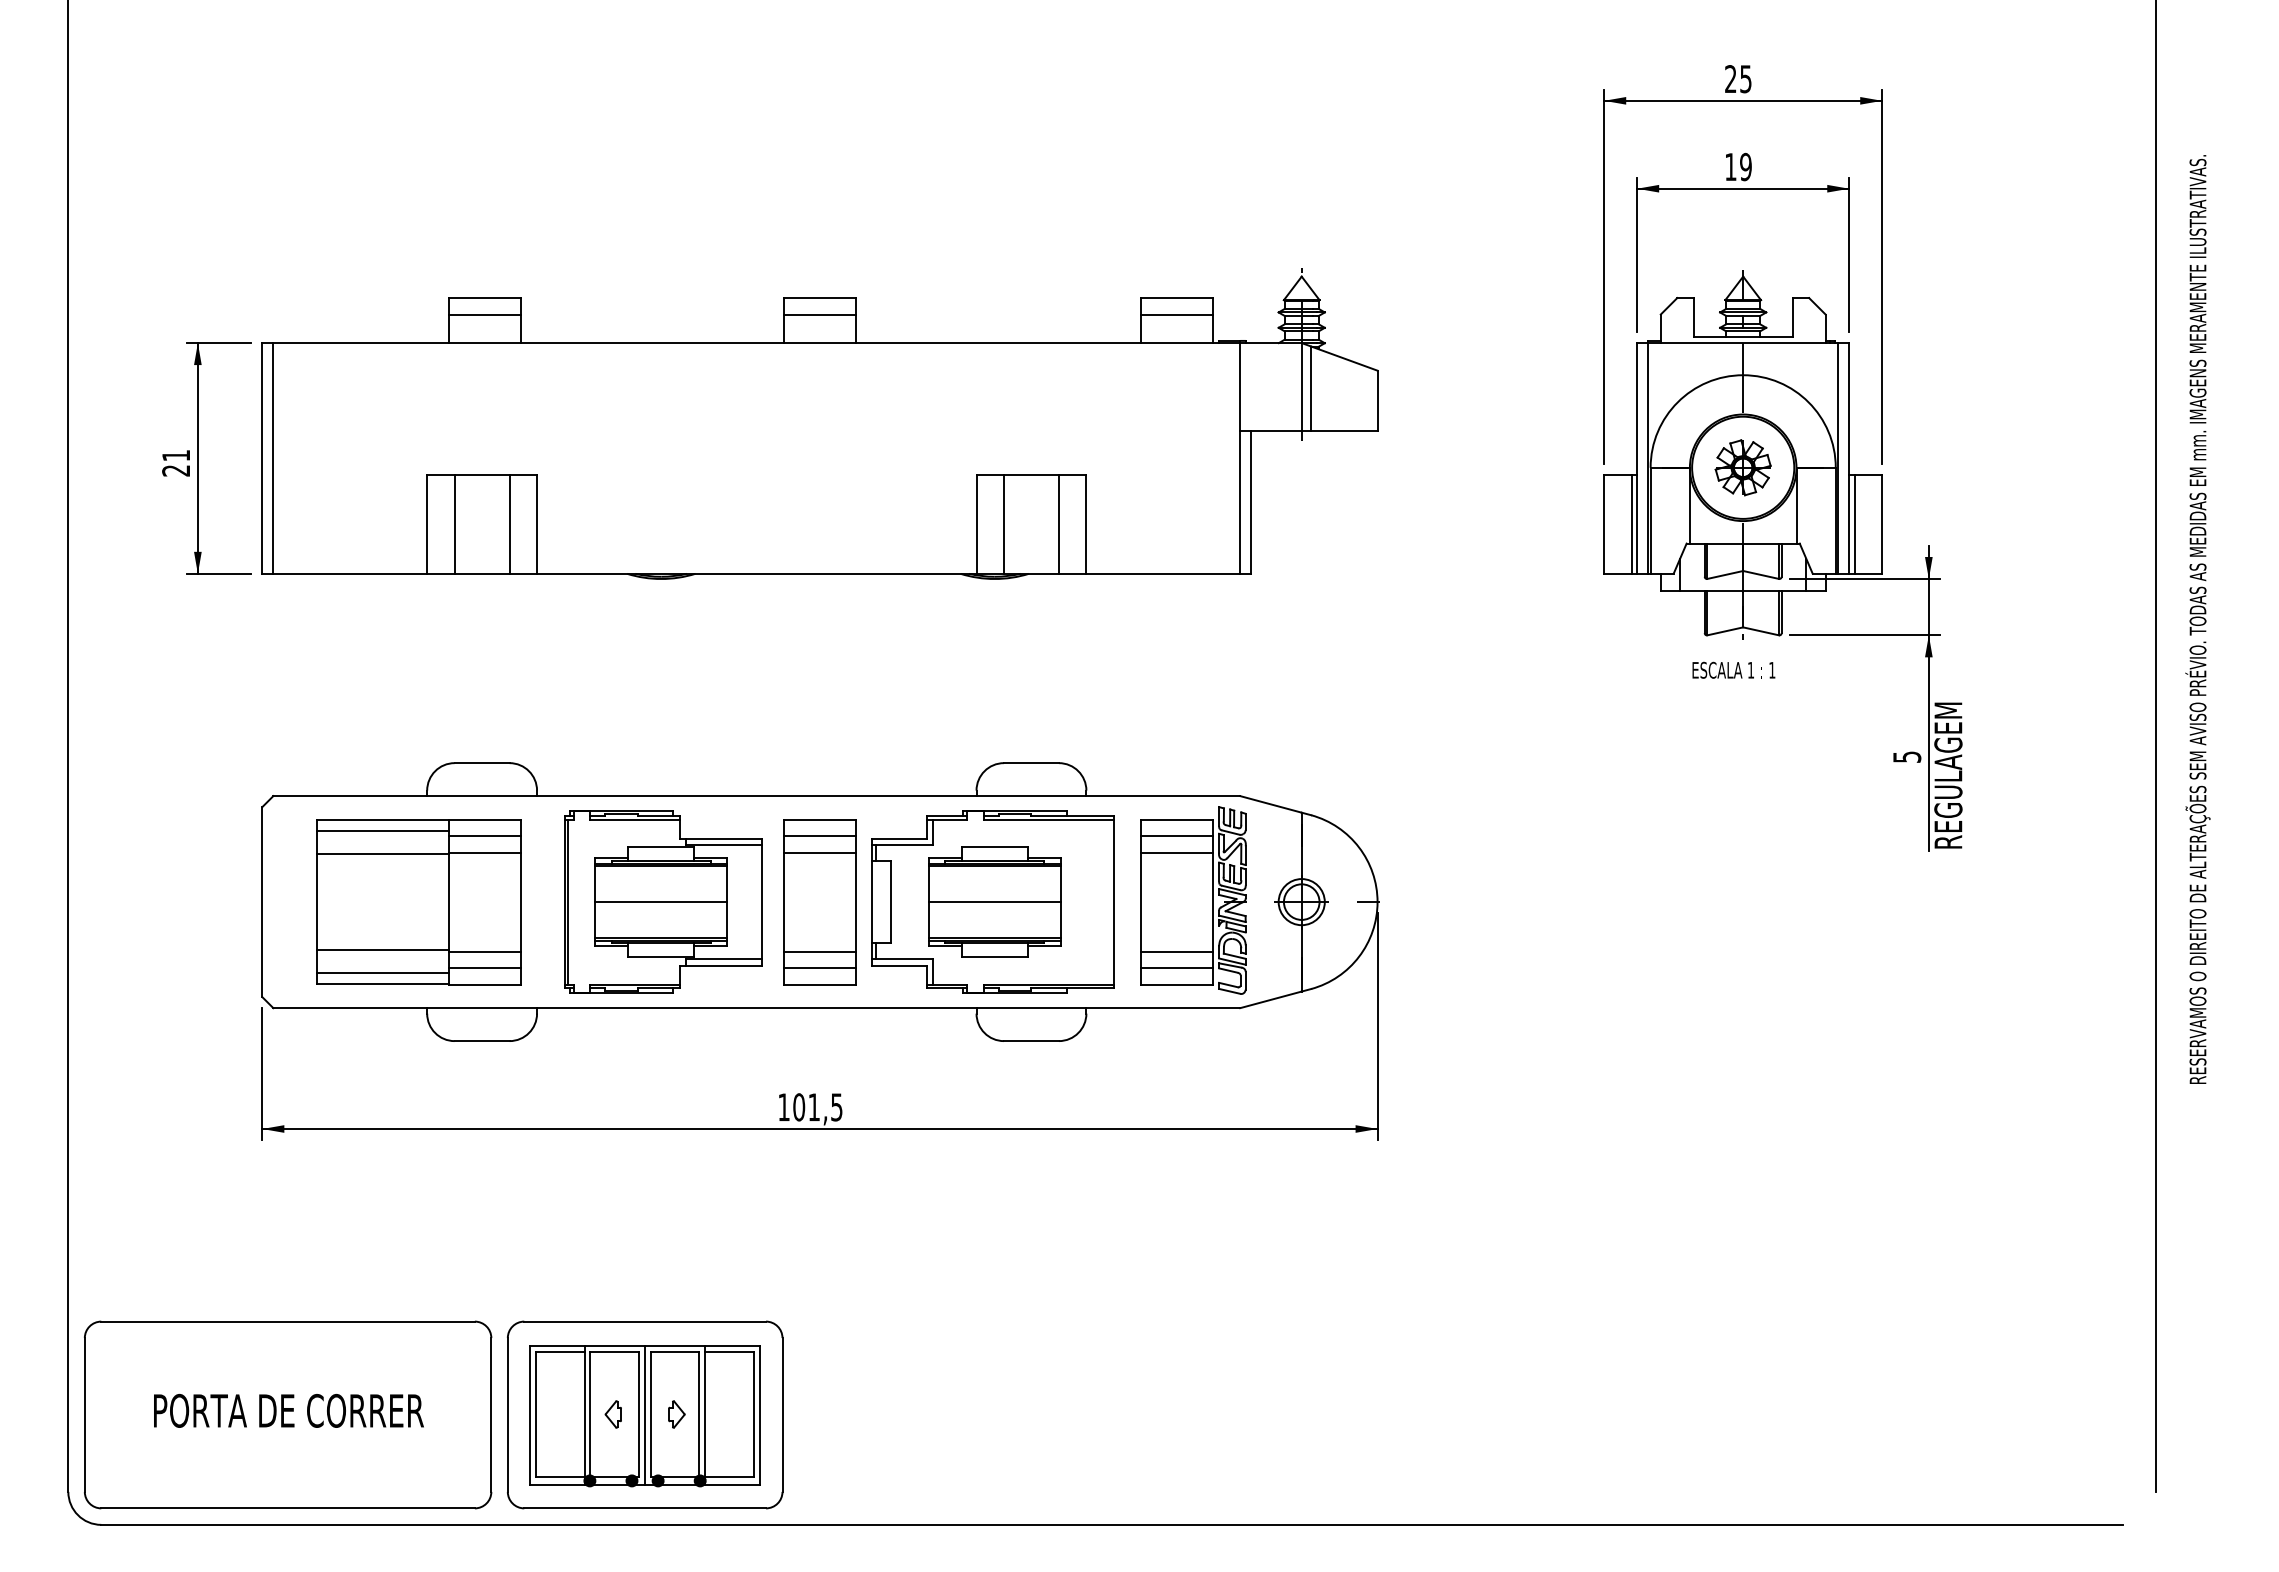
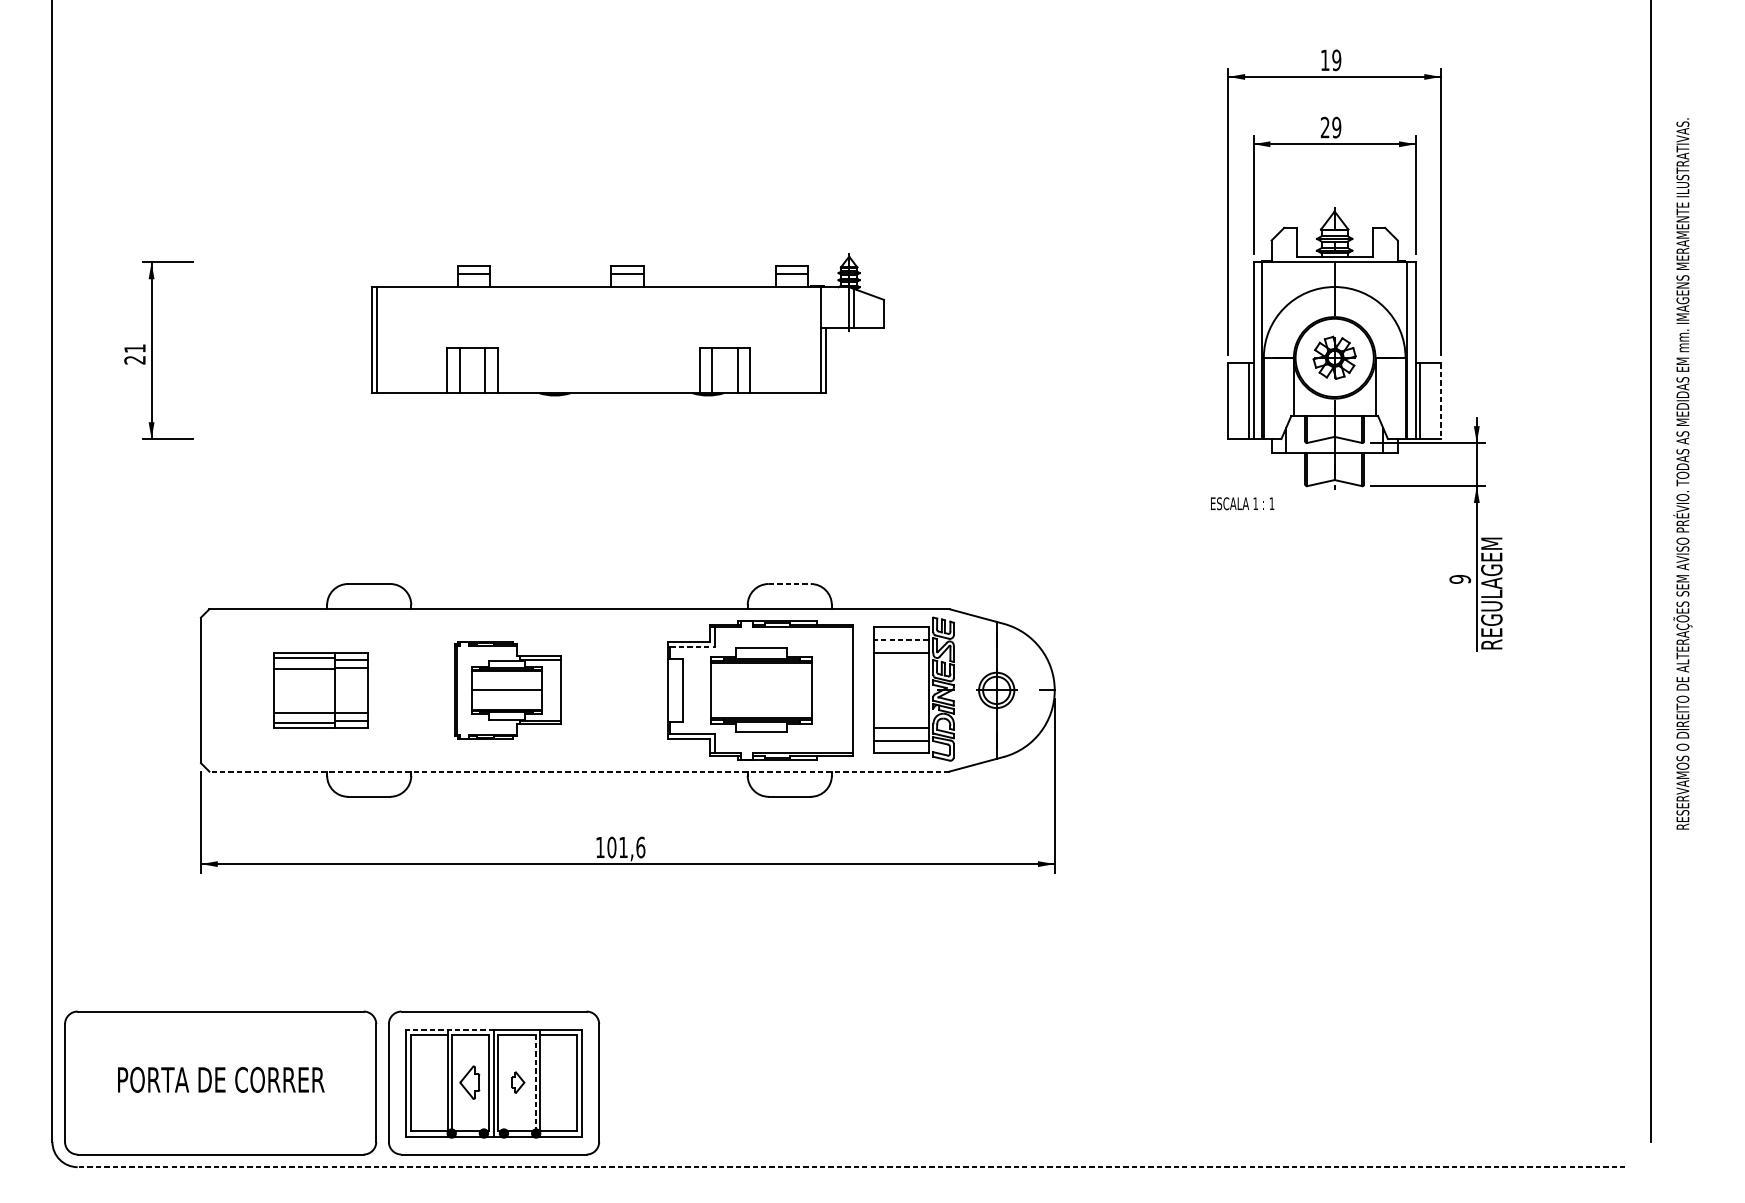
text: (1738, 79) -> (1331, 60), 25 -> 19
text: (1730, 166) -> (1324, 127), 19 -> 29
part: (819, 423) -> (627, 323), size x0.6
line: (1882, 524) -> (1441, 401), solid -> dashed
text: (1733, 669) -> (1242, 503), moved
text: (1907, 757) -> (1460, 579), 5 -> 9
line: (1031, 763) -> (789, 584), solid -> dashed
line: (1177, 836) -> (901, 640), solid -> dashed
line: (904, 844) -> (692, 646), solid -> dashed
part: (663, 901) -> (508, 689), size x0.7
part: (418, 902) -> (320, 690), size x0.6
part: (819, 902) -> (627, 690), removed
line: (994, 902) -> (761, 690), removed
line: (756, 1008) -> (579, 771), solid -> dashed
text: (836, 1107) -> (640, 847), 101,5 -> 101,6
line: (587, 1345) -> (449, 1029), solid -> dashed
part: (612, 1414) -> (469, 1082), size x1.6
line: (699, 1414) -> (535, 1082), solid -> dashed
line: (1112, 1524) -> (851, 1166), solid -> dashed

